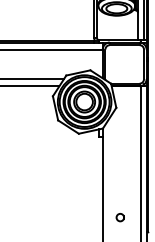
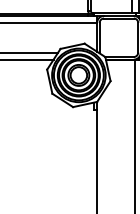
part: (119, 217) -> (113, 190), removed

